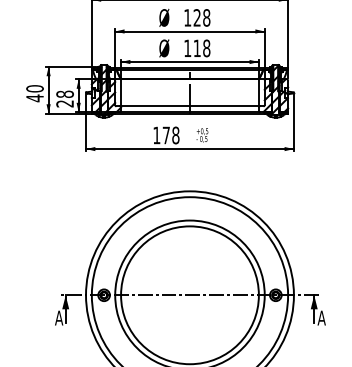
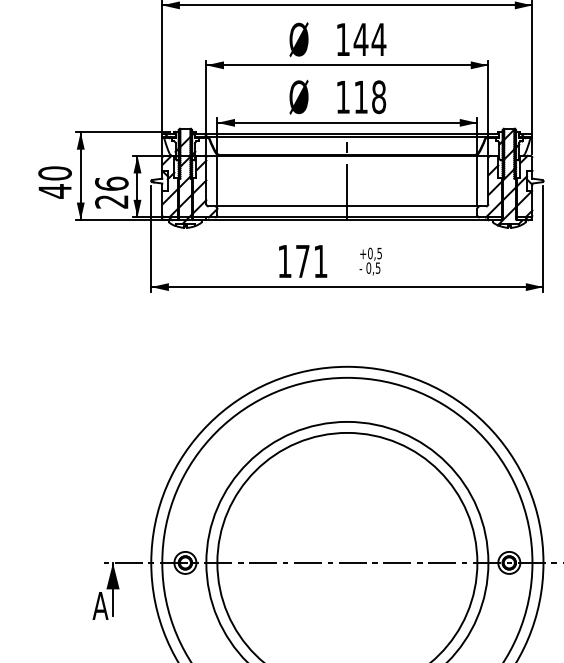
text: (201, 17) -> (369, 38), 128 -> 144
text: (64, 93) -> (110, 182), 28 -> 26
text: (175, 135) -> (320, 261), 178 -> 171

